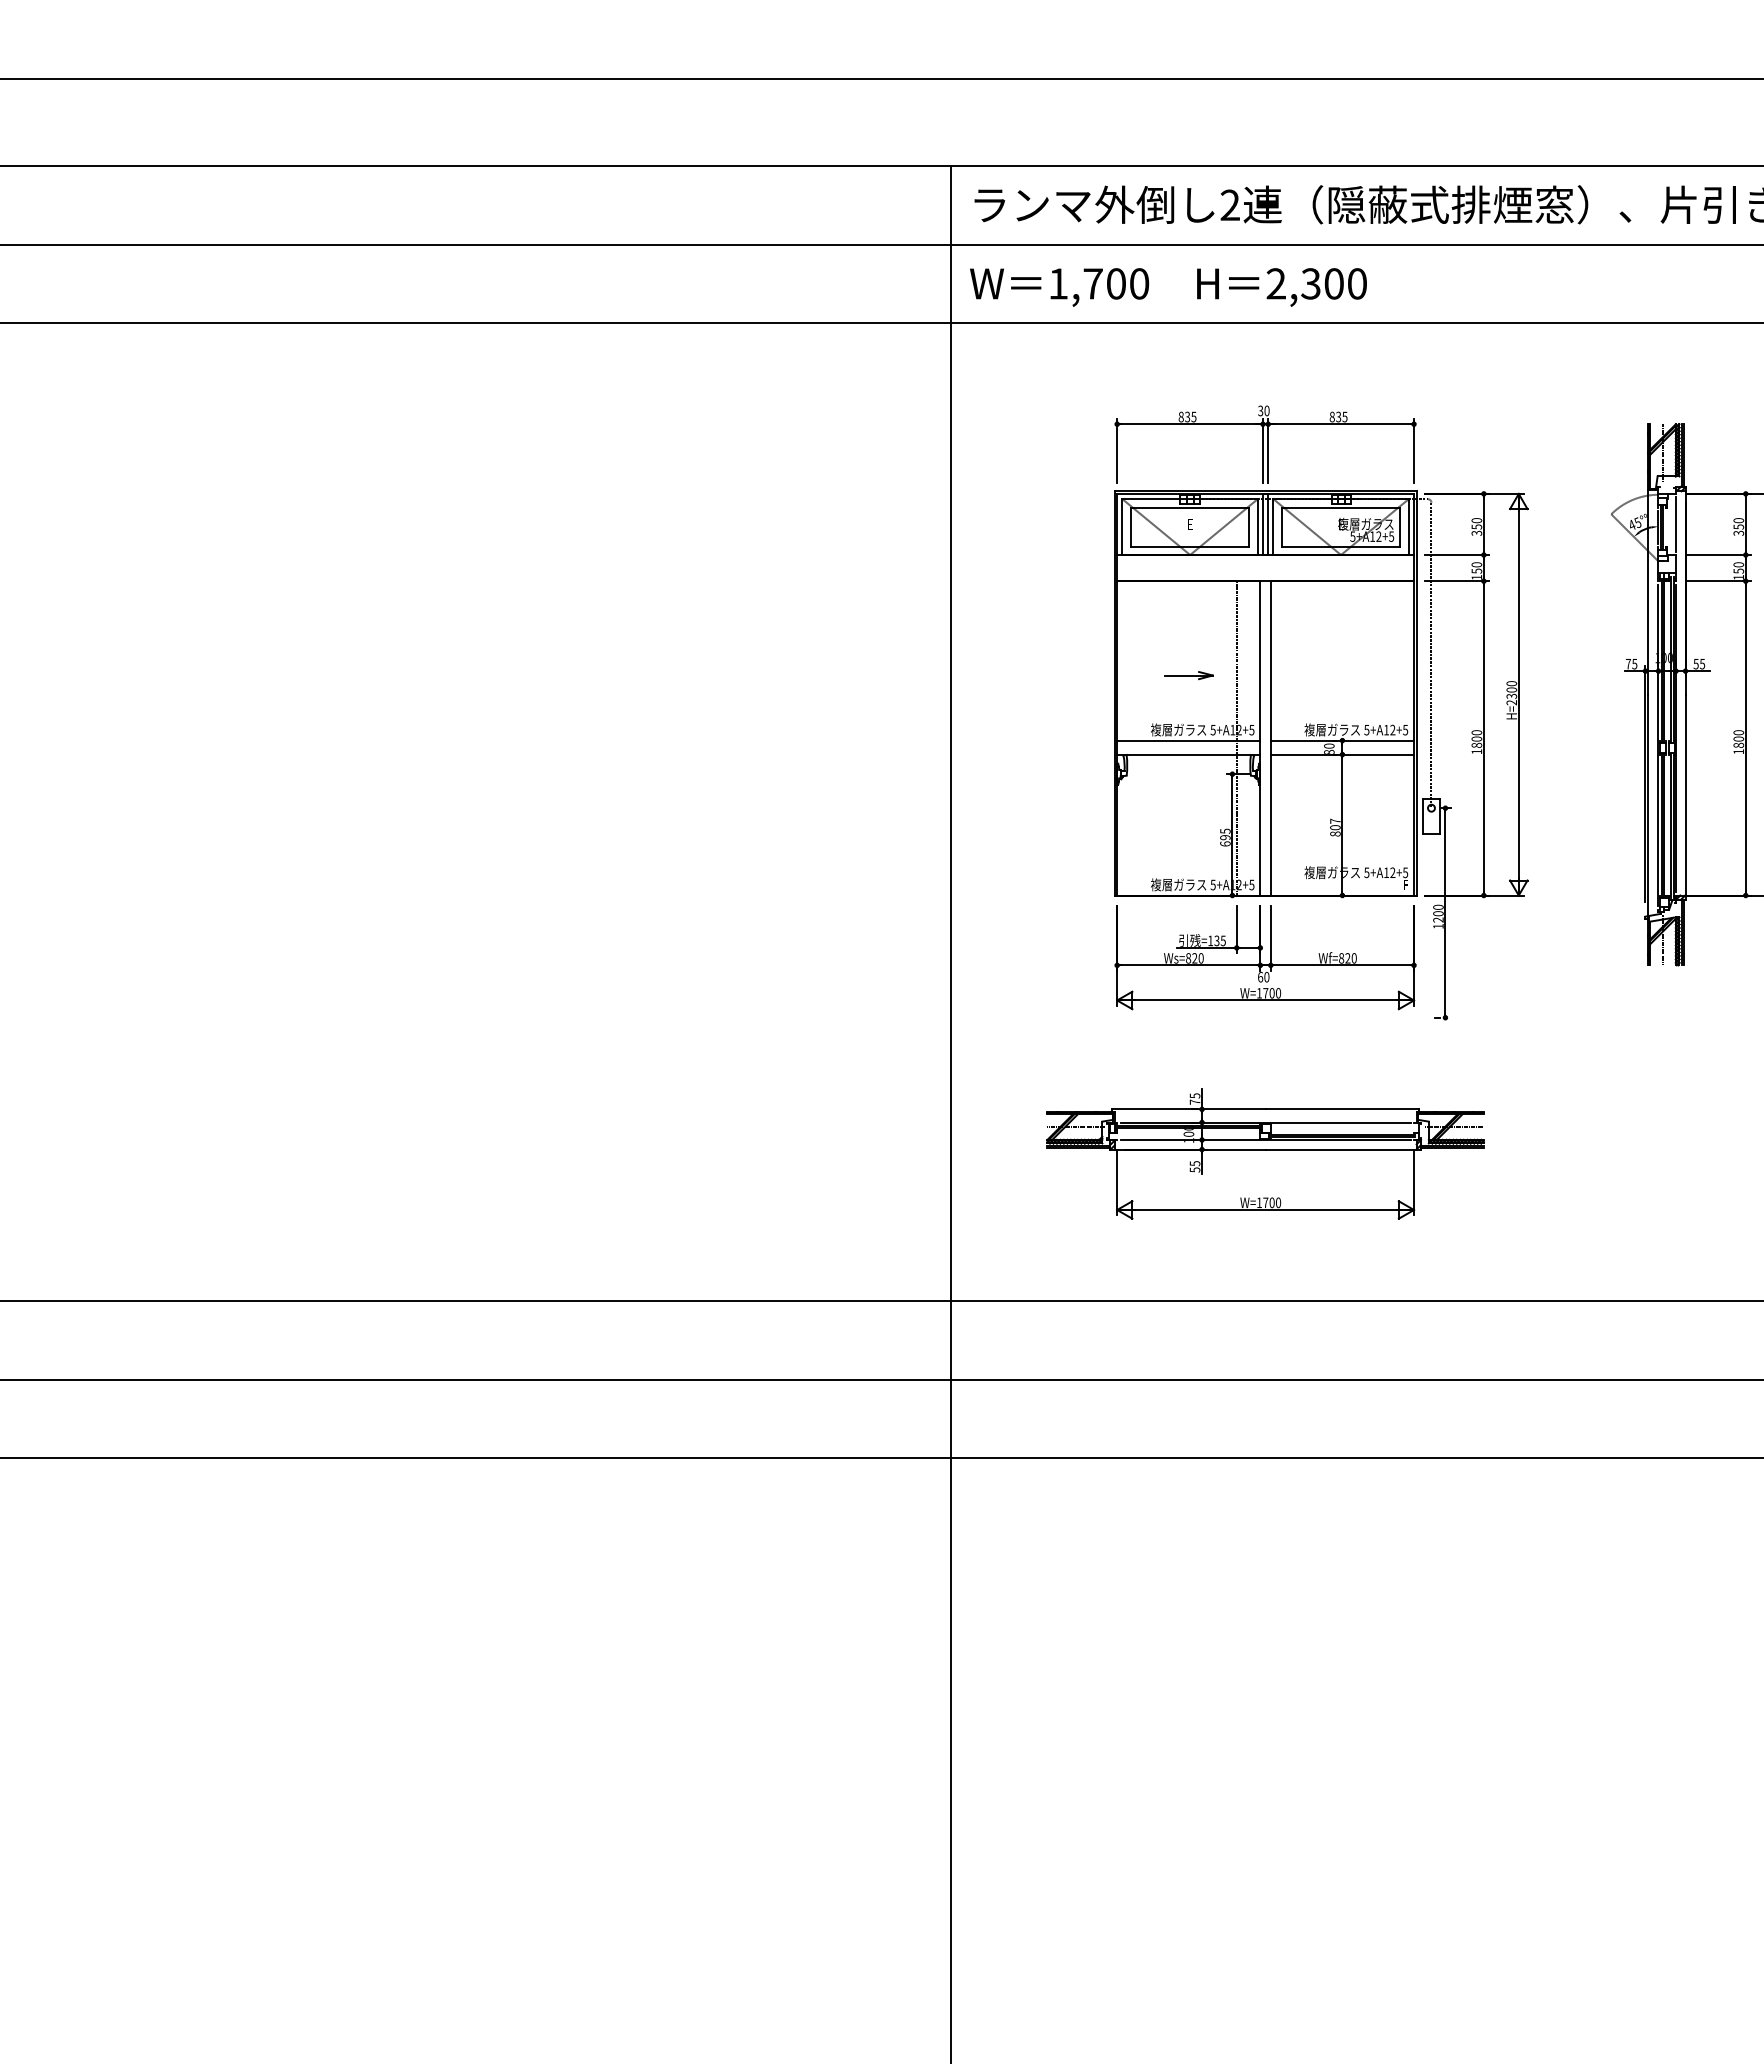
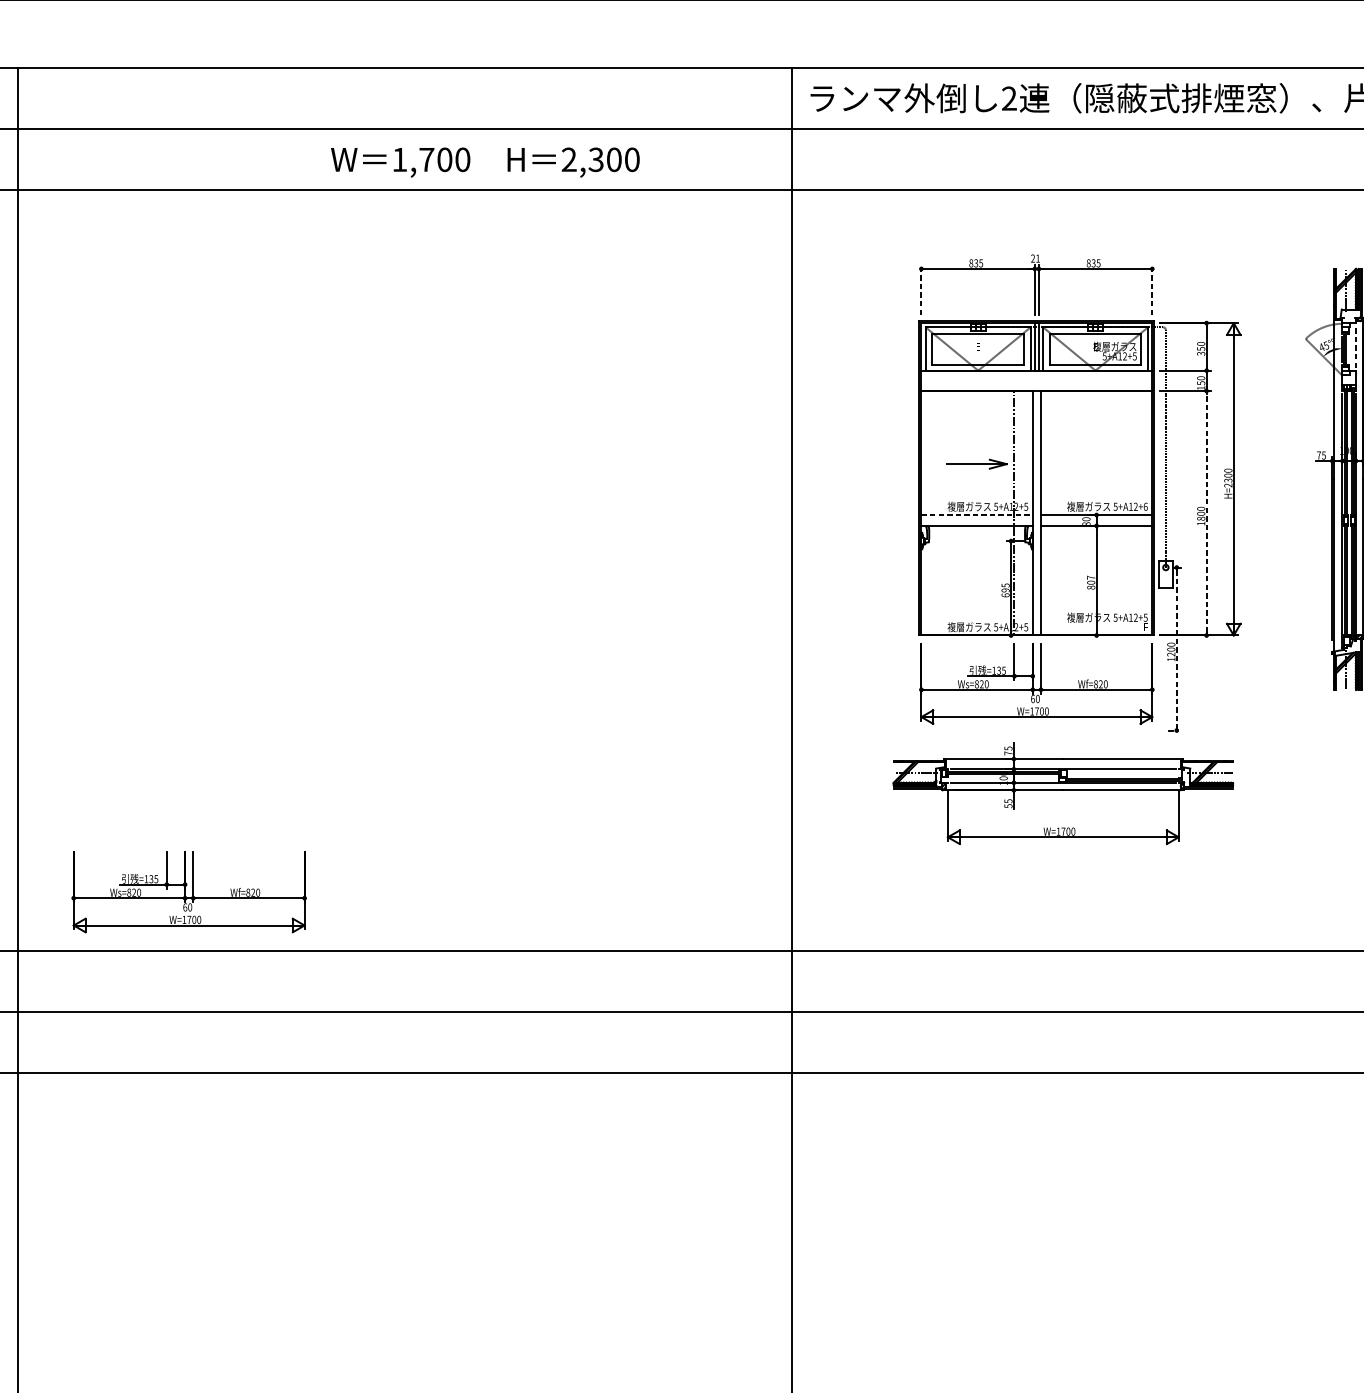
text: (1168, 287) -> (485, 162), moved
text: (1263, 410) -> (1035, 258), 30 -> 21
line: (1117, 450) -> (921, 289), solid -> dashed
line: (1414, 450) -> (1152, 289), solid -> dashed
line: (1675, 523) -> (1355, 346), solid -> dashed
part: (1188, 675) -> (976, 464), size x1.6
text: (1405, 729) -> (1145, 506), 5+A12+5 -> 5+A12+6
line: (1483, 738) -> (1206, 513), solid -> dashed
line: (1188, 740) -> (976, 514), solid -> dashed
line: (1445, 913) -> (1176, 649), solid -> dashed
part: (1265, 1153) -> (1063, 793), moved
part: (175, 1225) -> (189, 892), added

